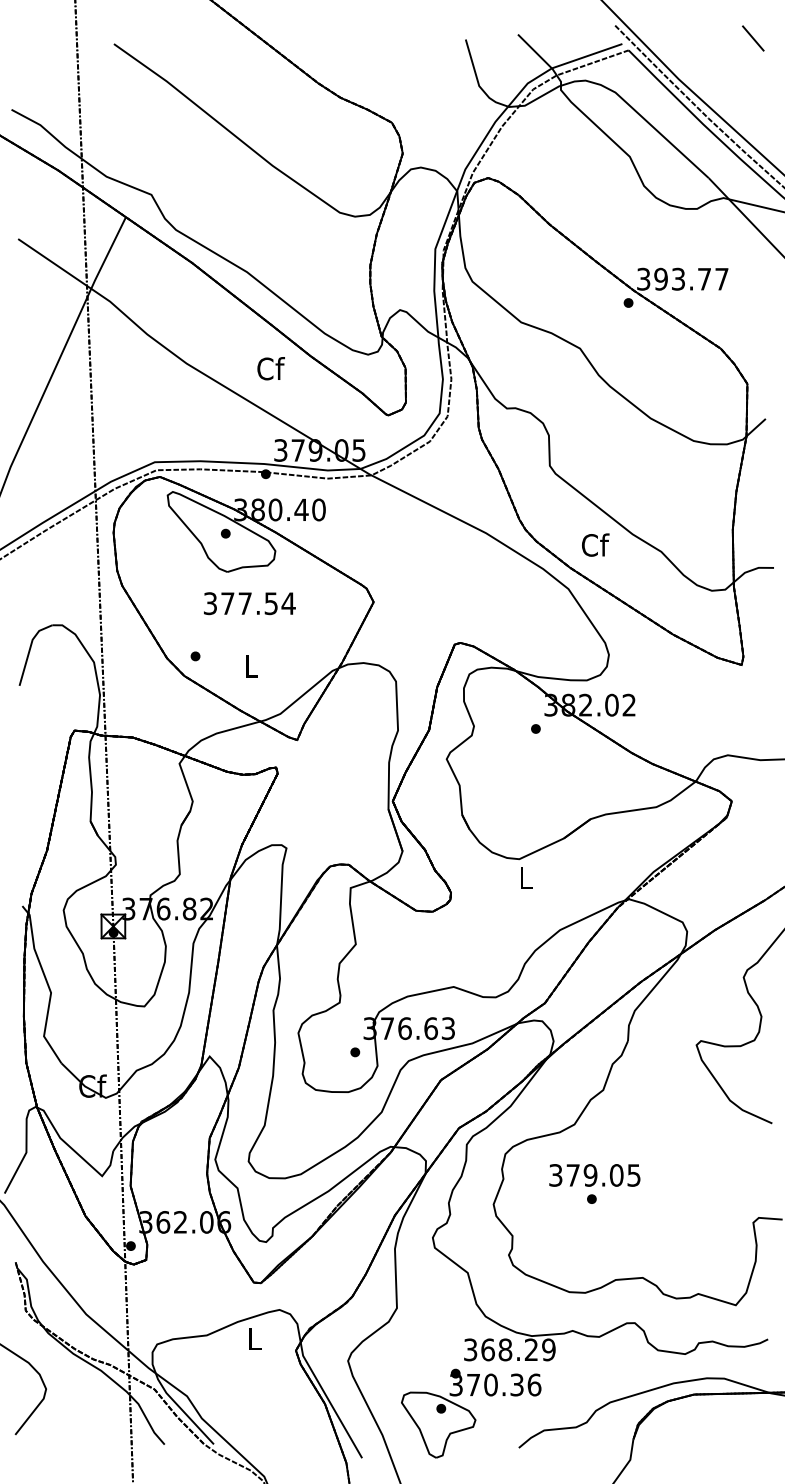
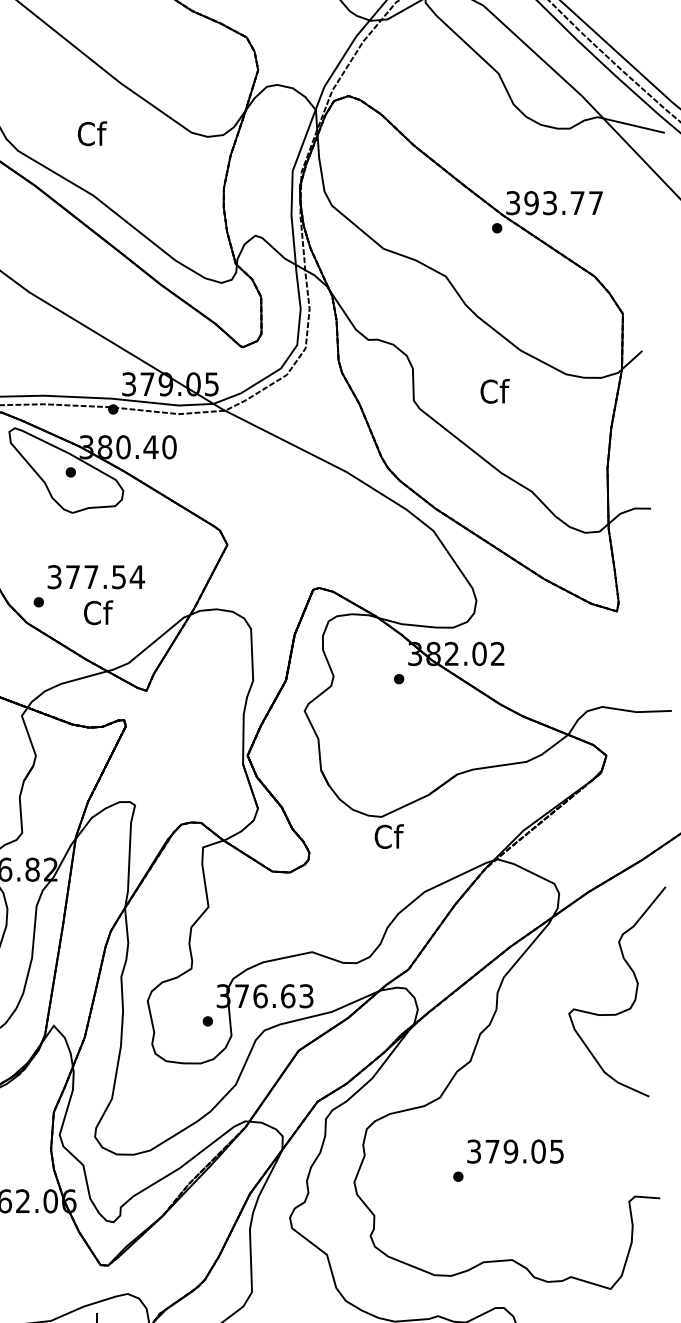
text: (270, 368) -> (91, 133), moved
text: (595, 544) -> (494, 390), moved
text: (249, 603) -> (95, 576), moved
text: (251, 665) -> (98, 611), L -> Cf
text: (526, 877) -> (389, 836), L -> Cf
text: (594, 1175) -> (515, 1151), moved

